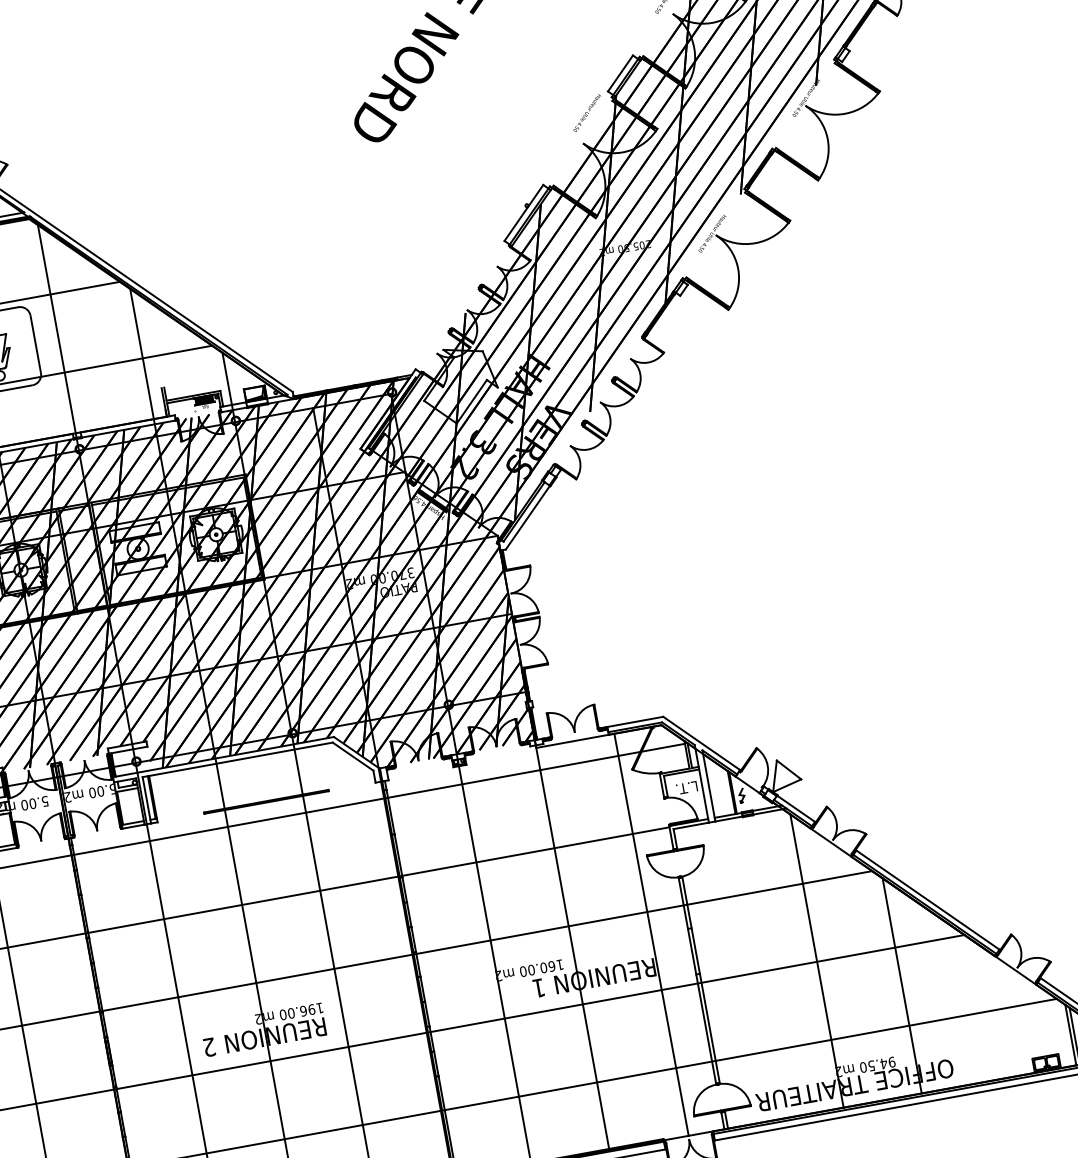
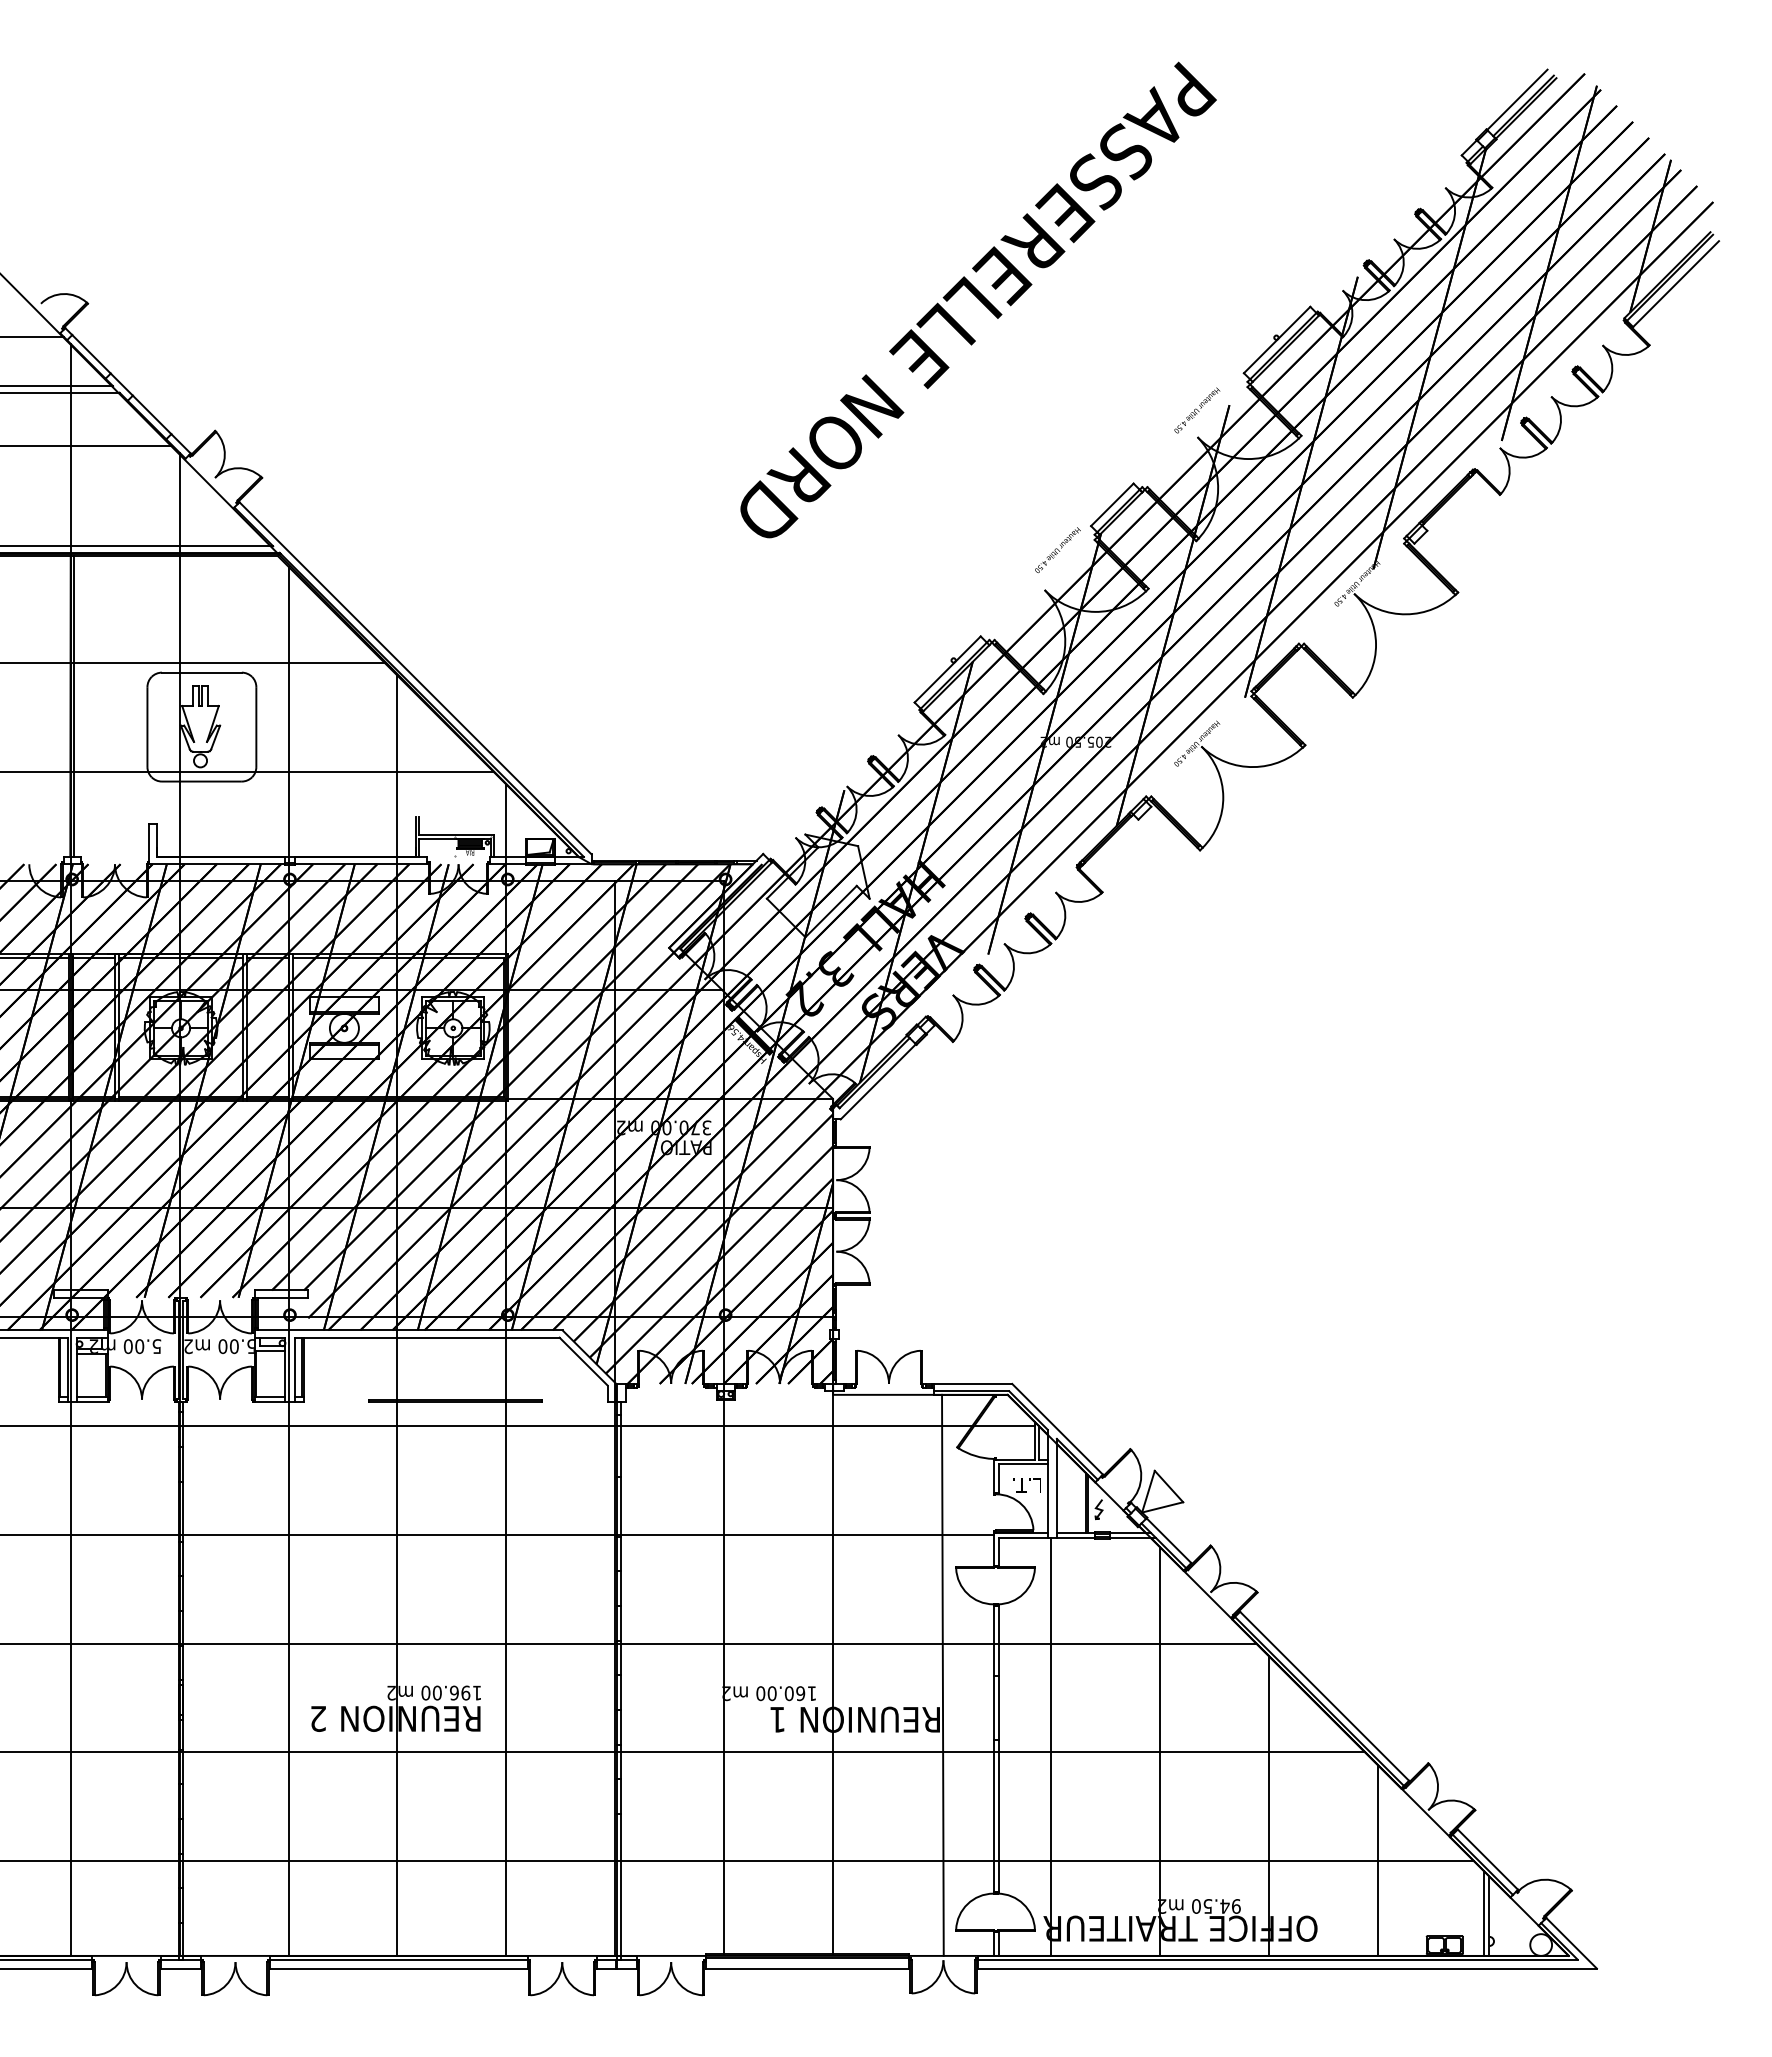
line: (737, 971) -> (1050, 1746), added
line: (987, 1010) -> (1377, 1859), added

